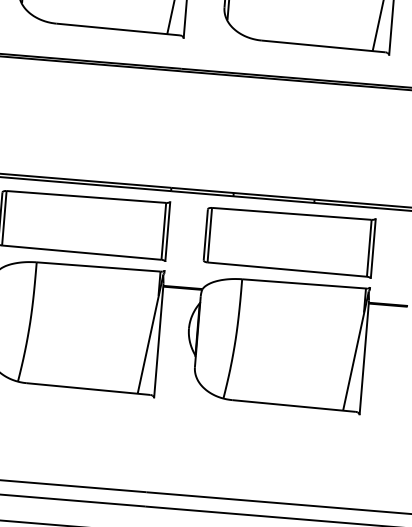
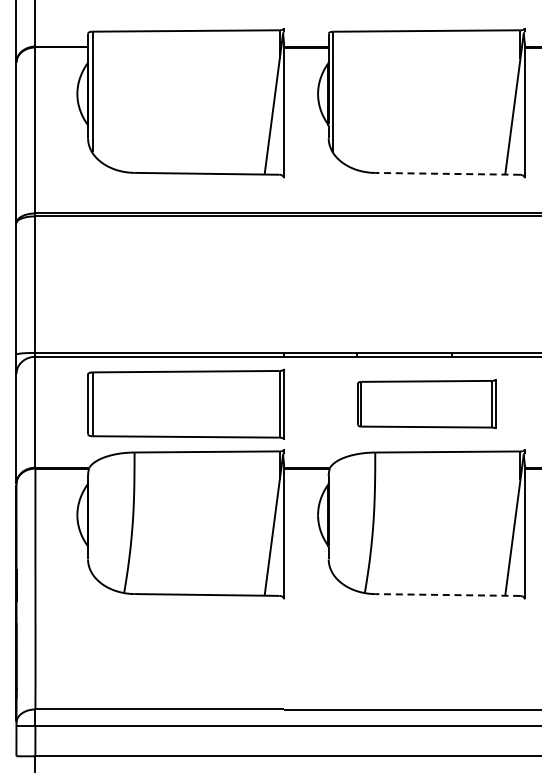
line: (323, 46) -> (447, 173), solid -> dashed
part: (289, 241) -> (426, 403), size x0.7
line: (293, 406) -> (447, 595), solid -> dashed

